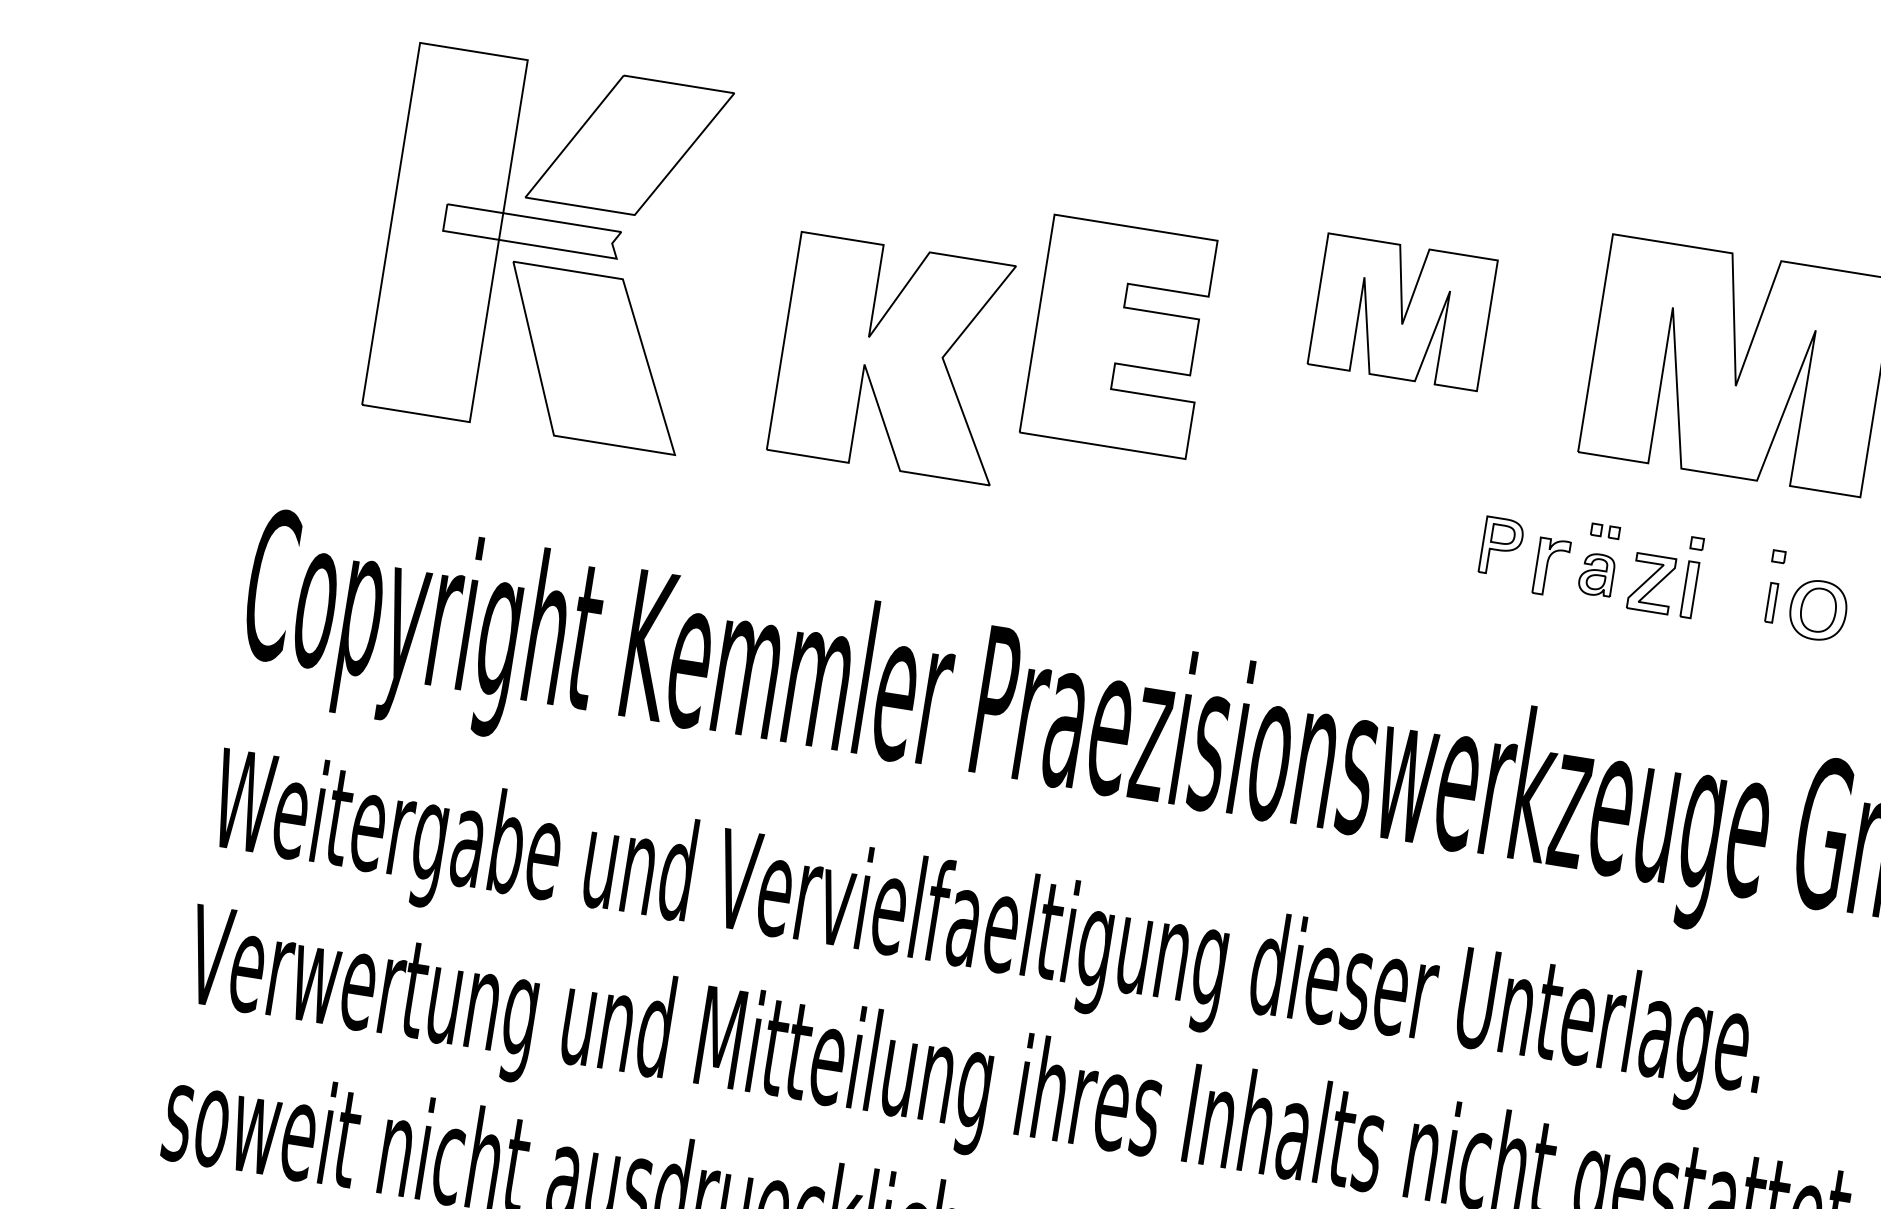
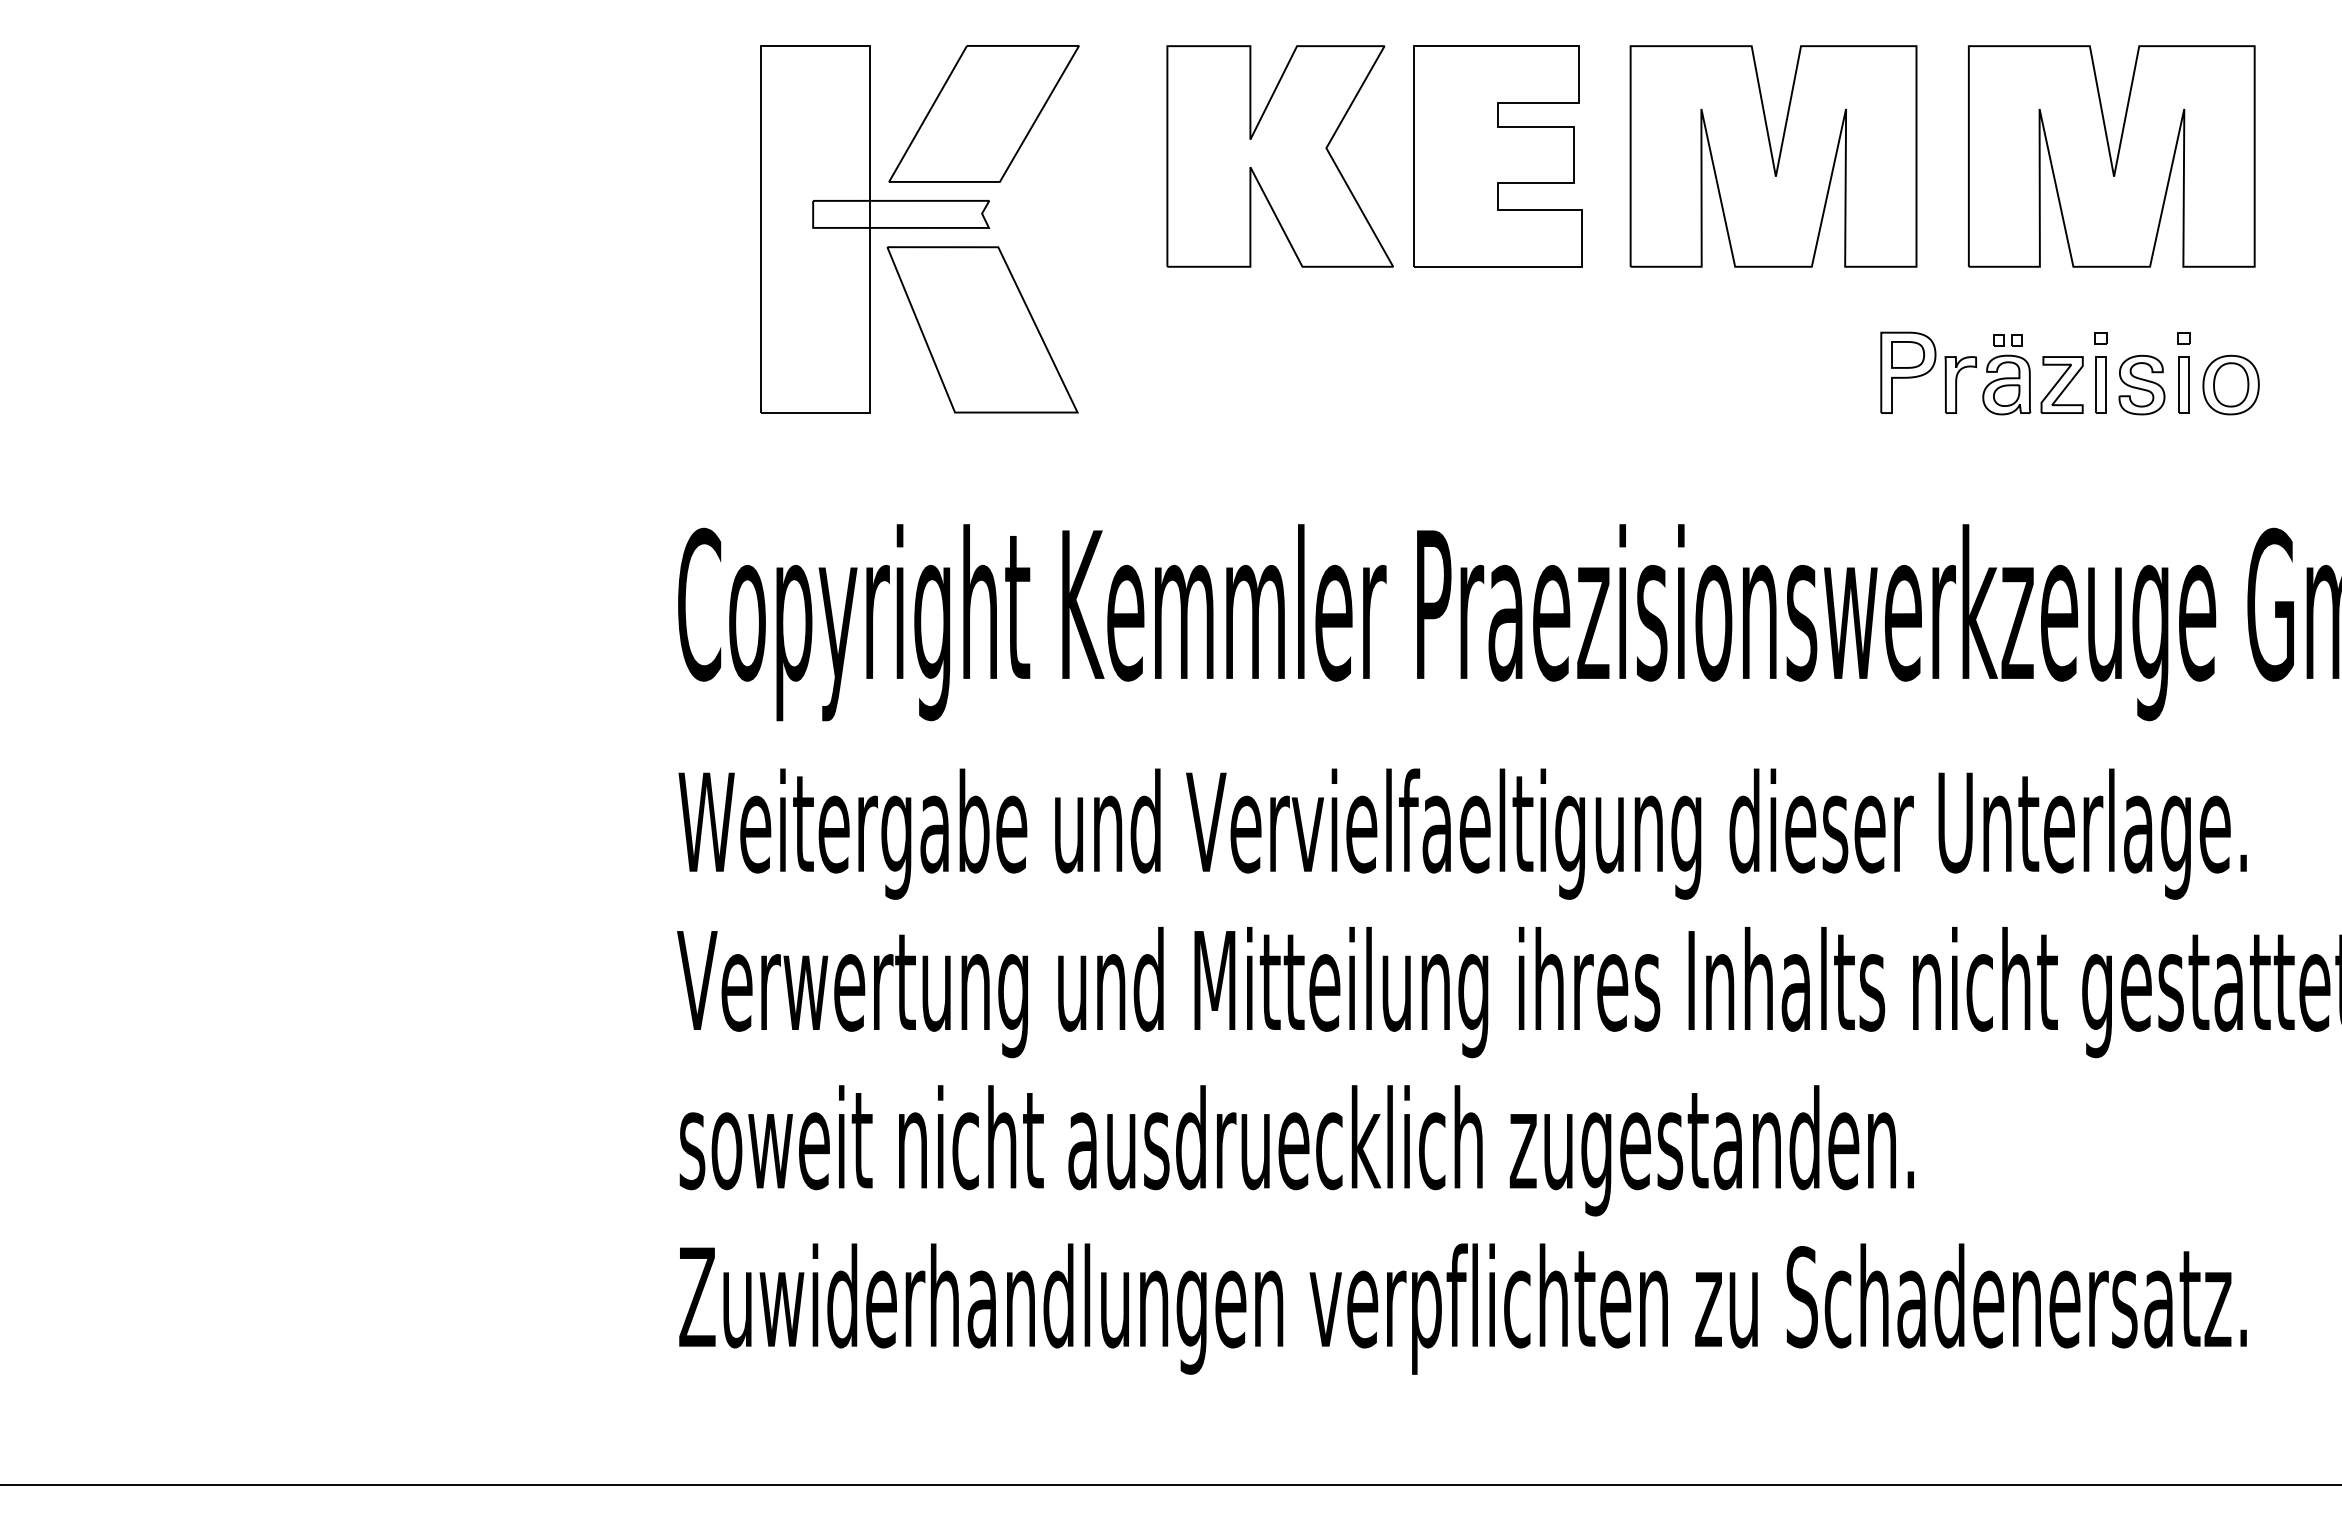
part: (1402, 312) -> (1773, 156), size x1.67
part: (1119, 336) -> (1497, 156), moved
part: (894, 358) -> (1279, 156), moved
part: (1501, 546) -> (1908, 372), size x1.43
part: (1596, 574) -> (2006, 384), size x1.43
part: (1729, 596) -> (2141, 385), added
part: (1771, 602) -> (2183, 384), size x1.43

